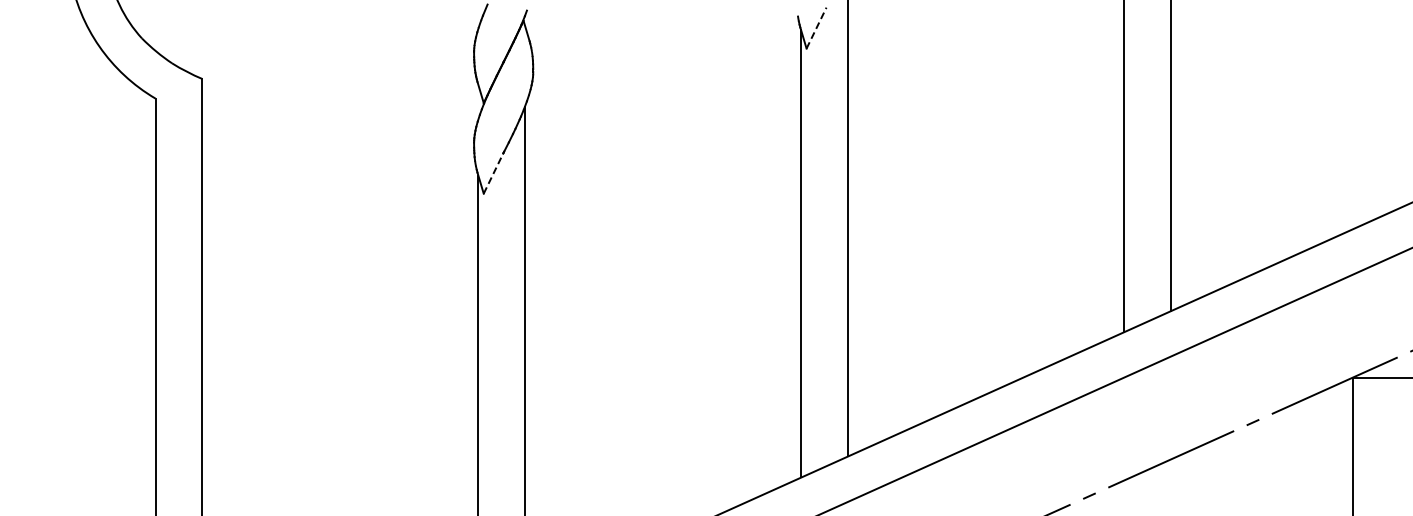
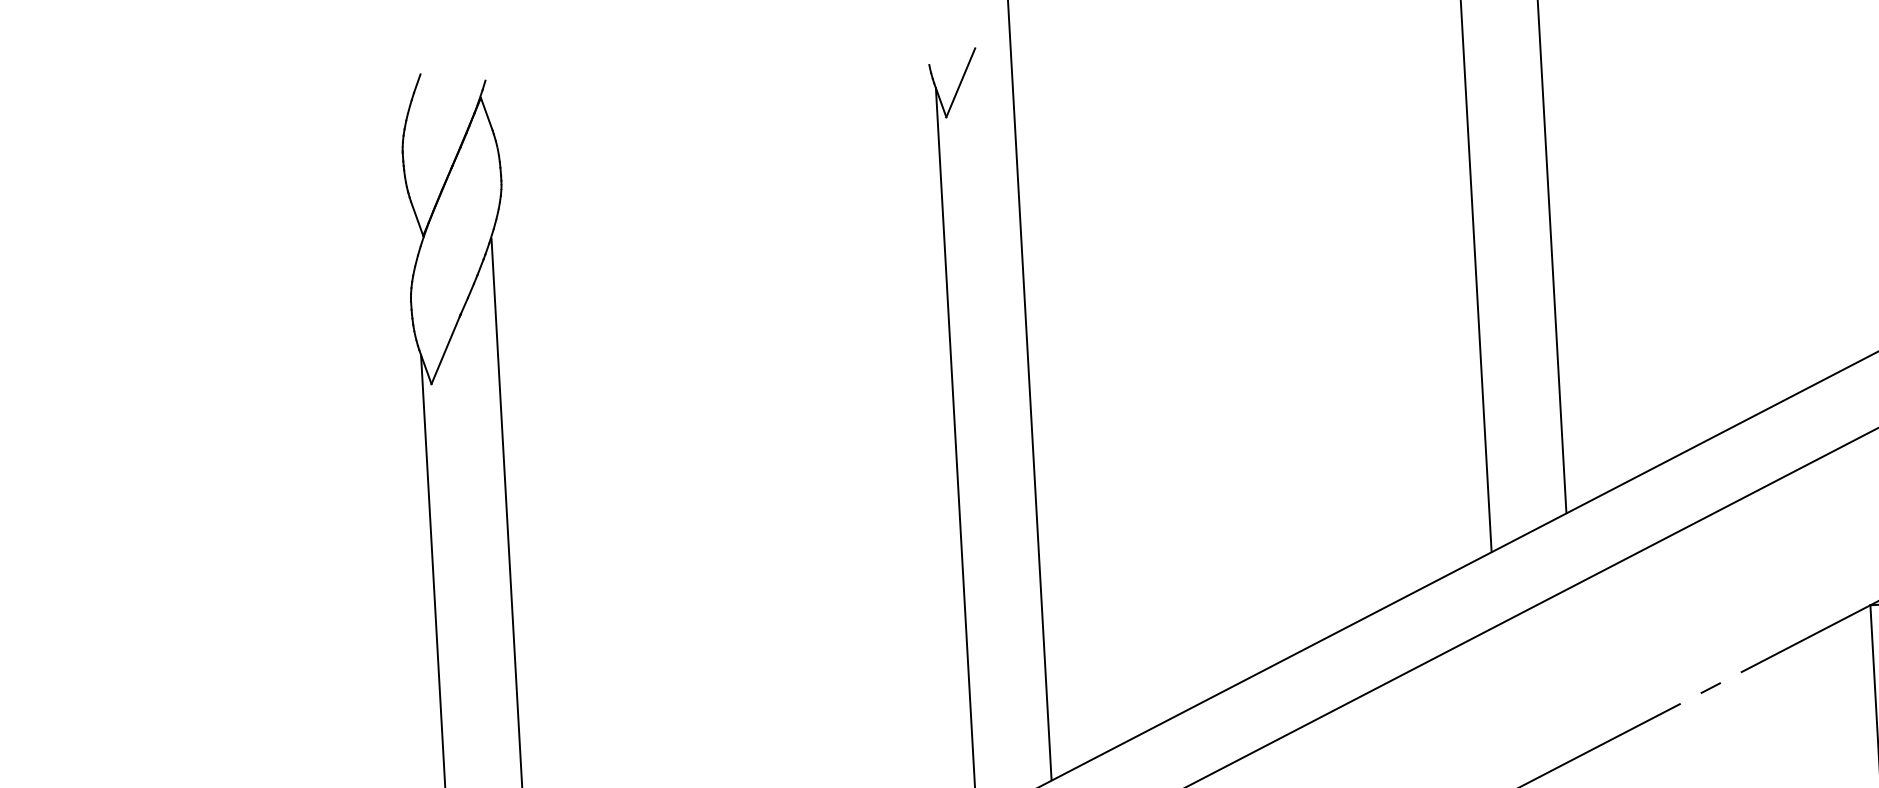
line: (816, 28) -> (960, 83), dashed -> solid
line: (493, 173) -> (445, 350), dashed -> solid

